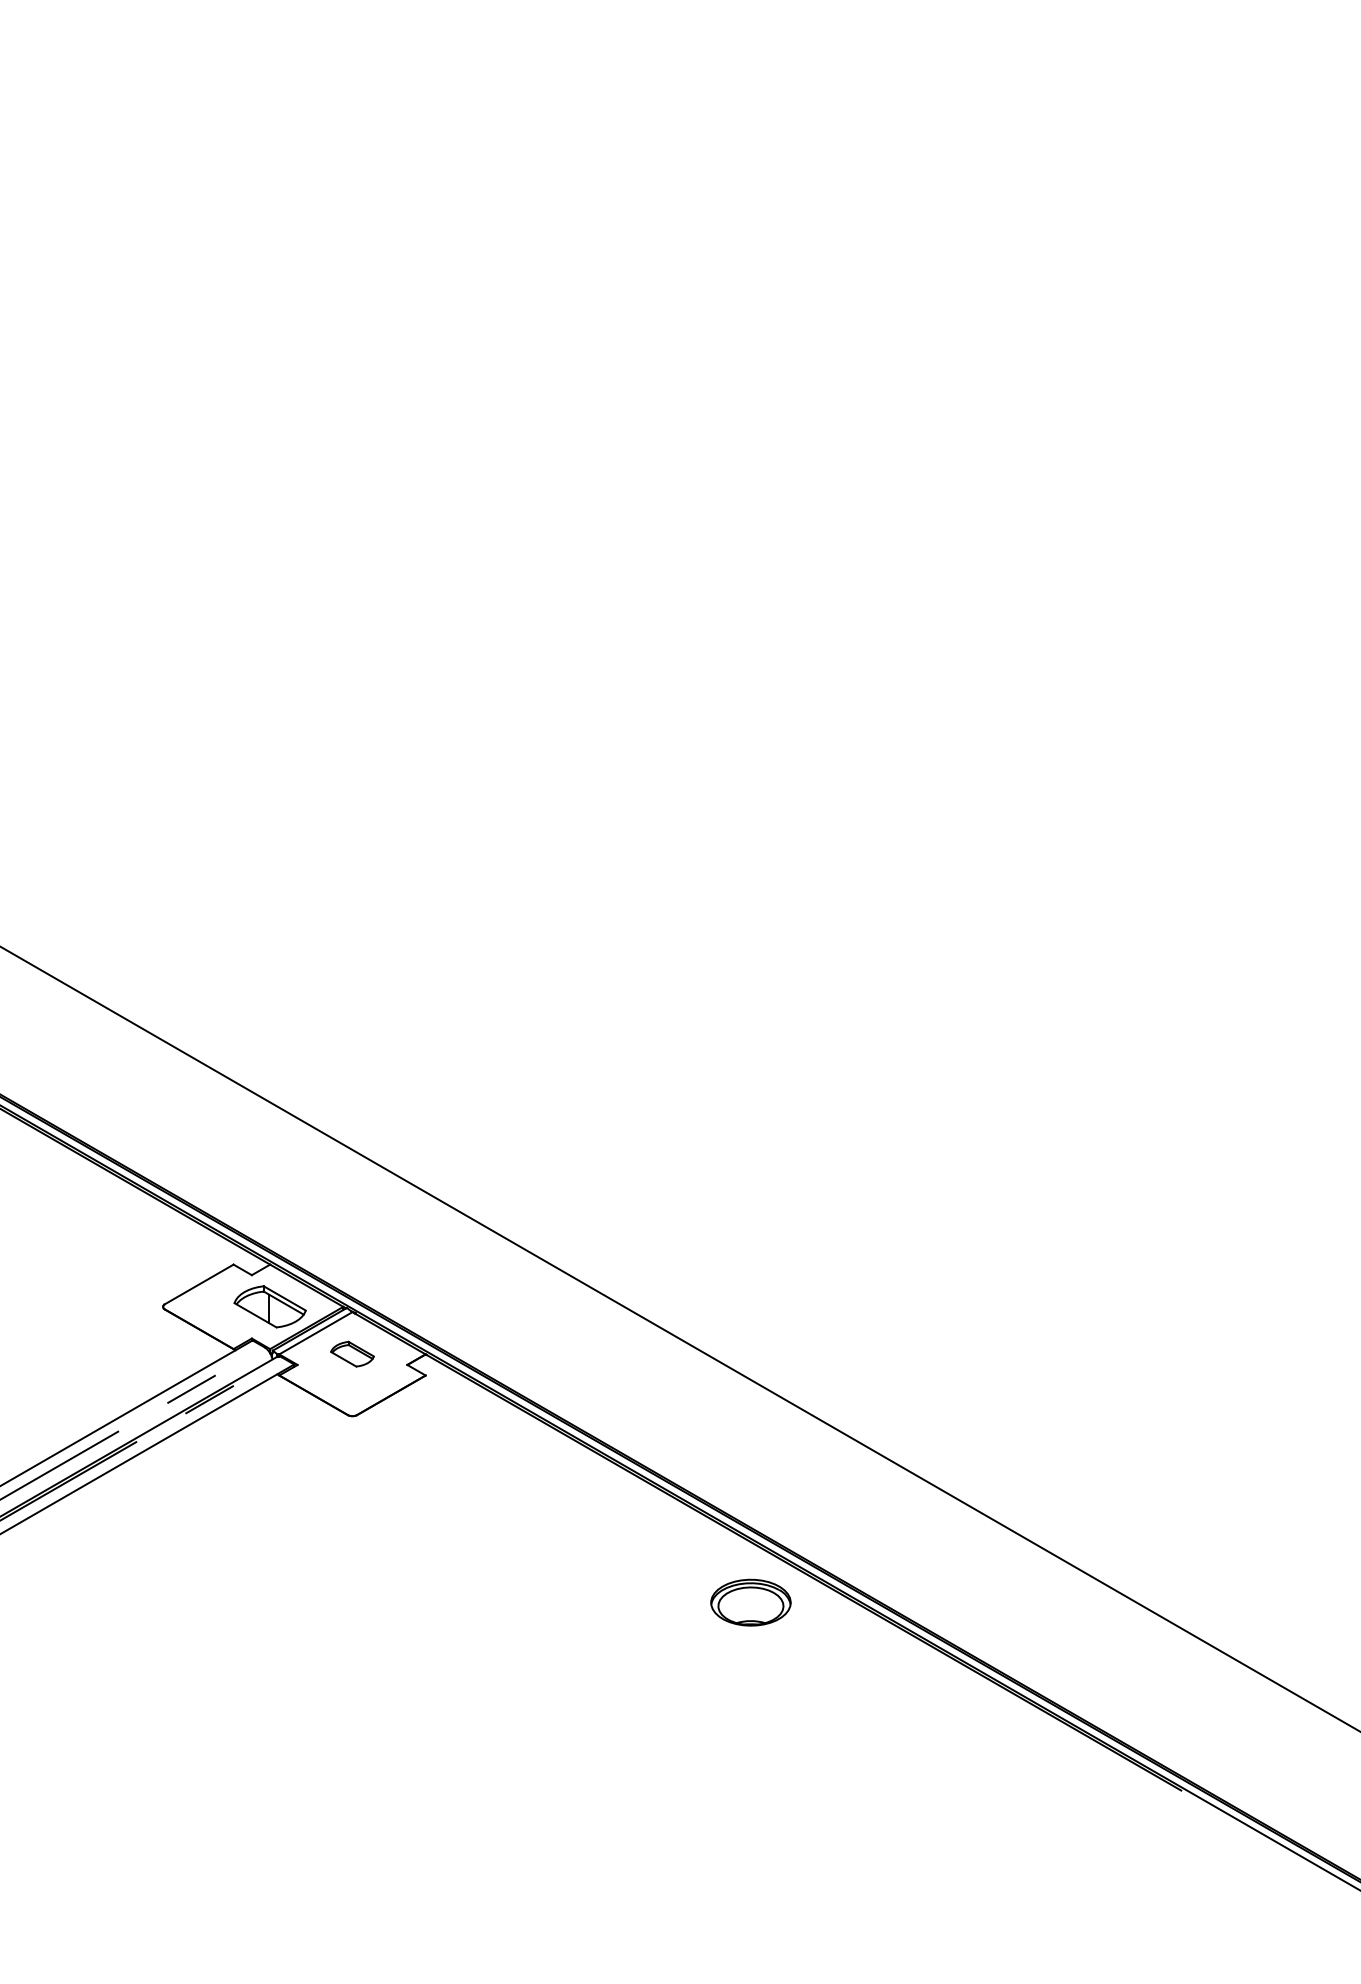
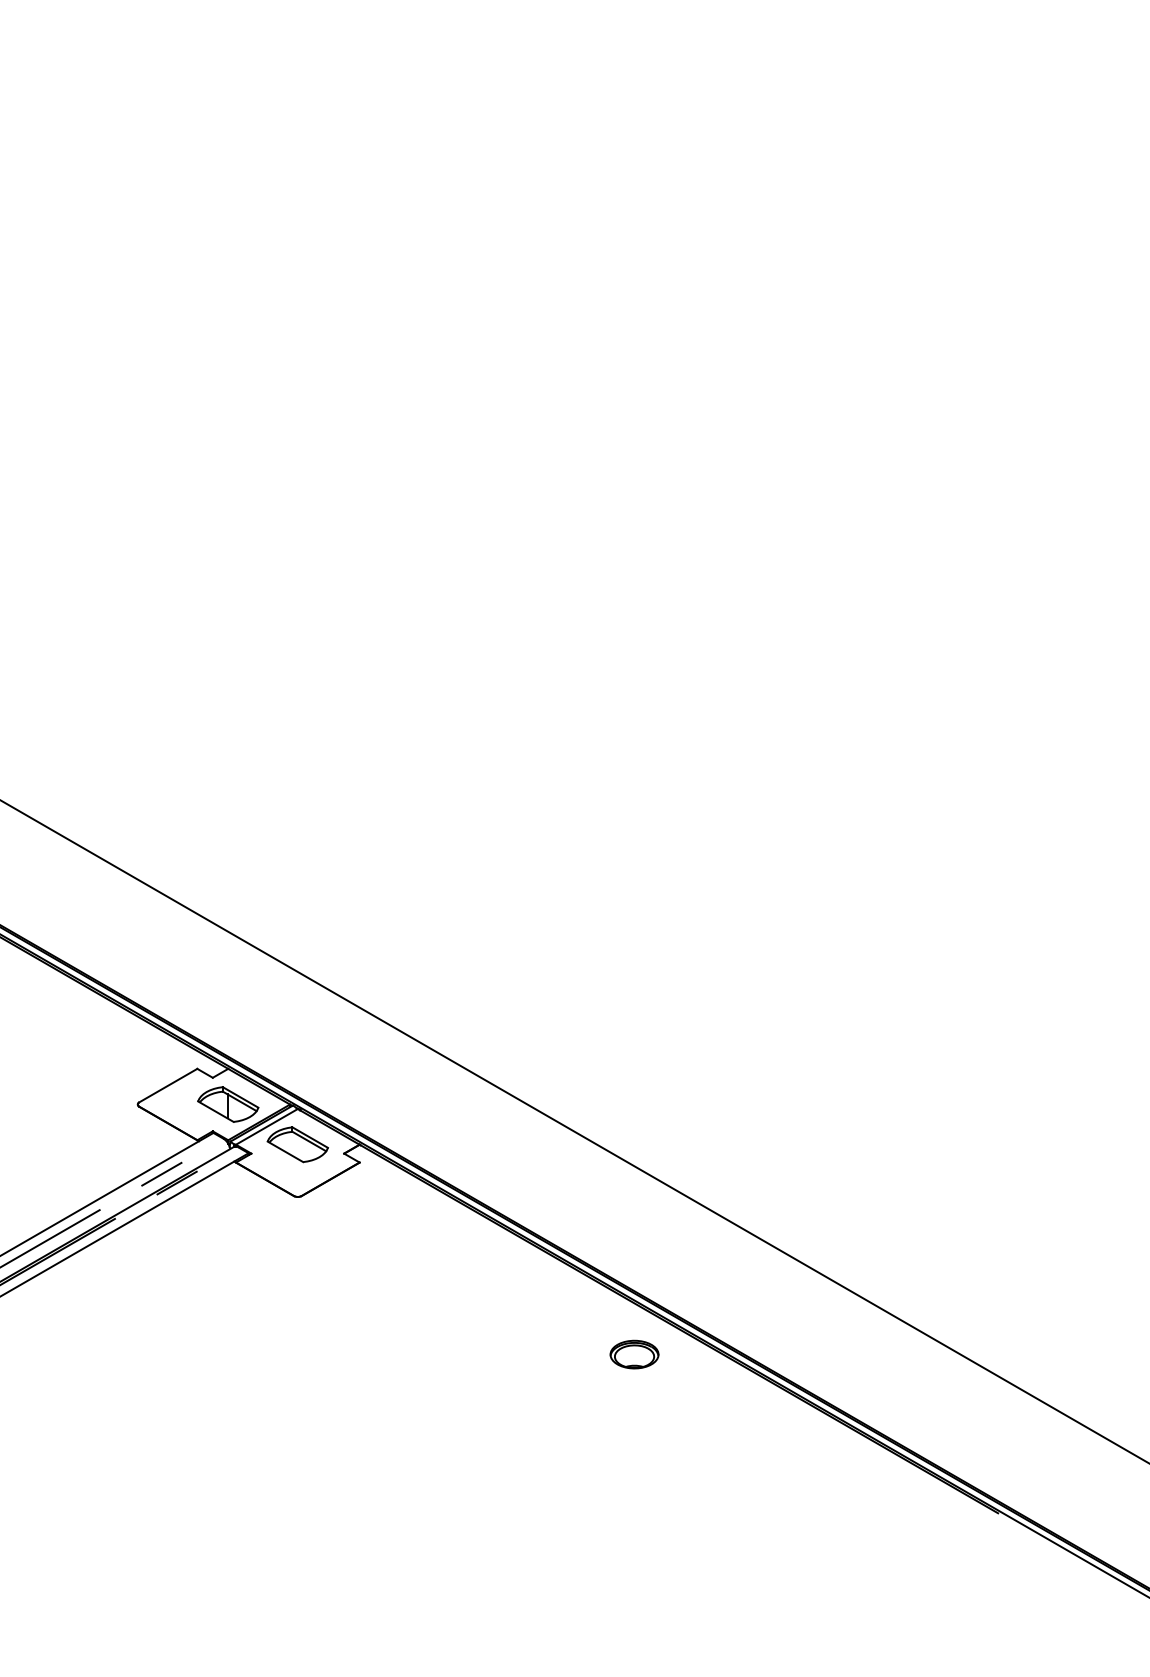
part: (352, 1353) -> (297, 1143), size x1.67
part: (750, 1602) -> (634, 1354), size x0.71

